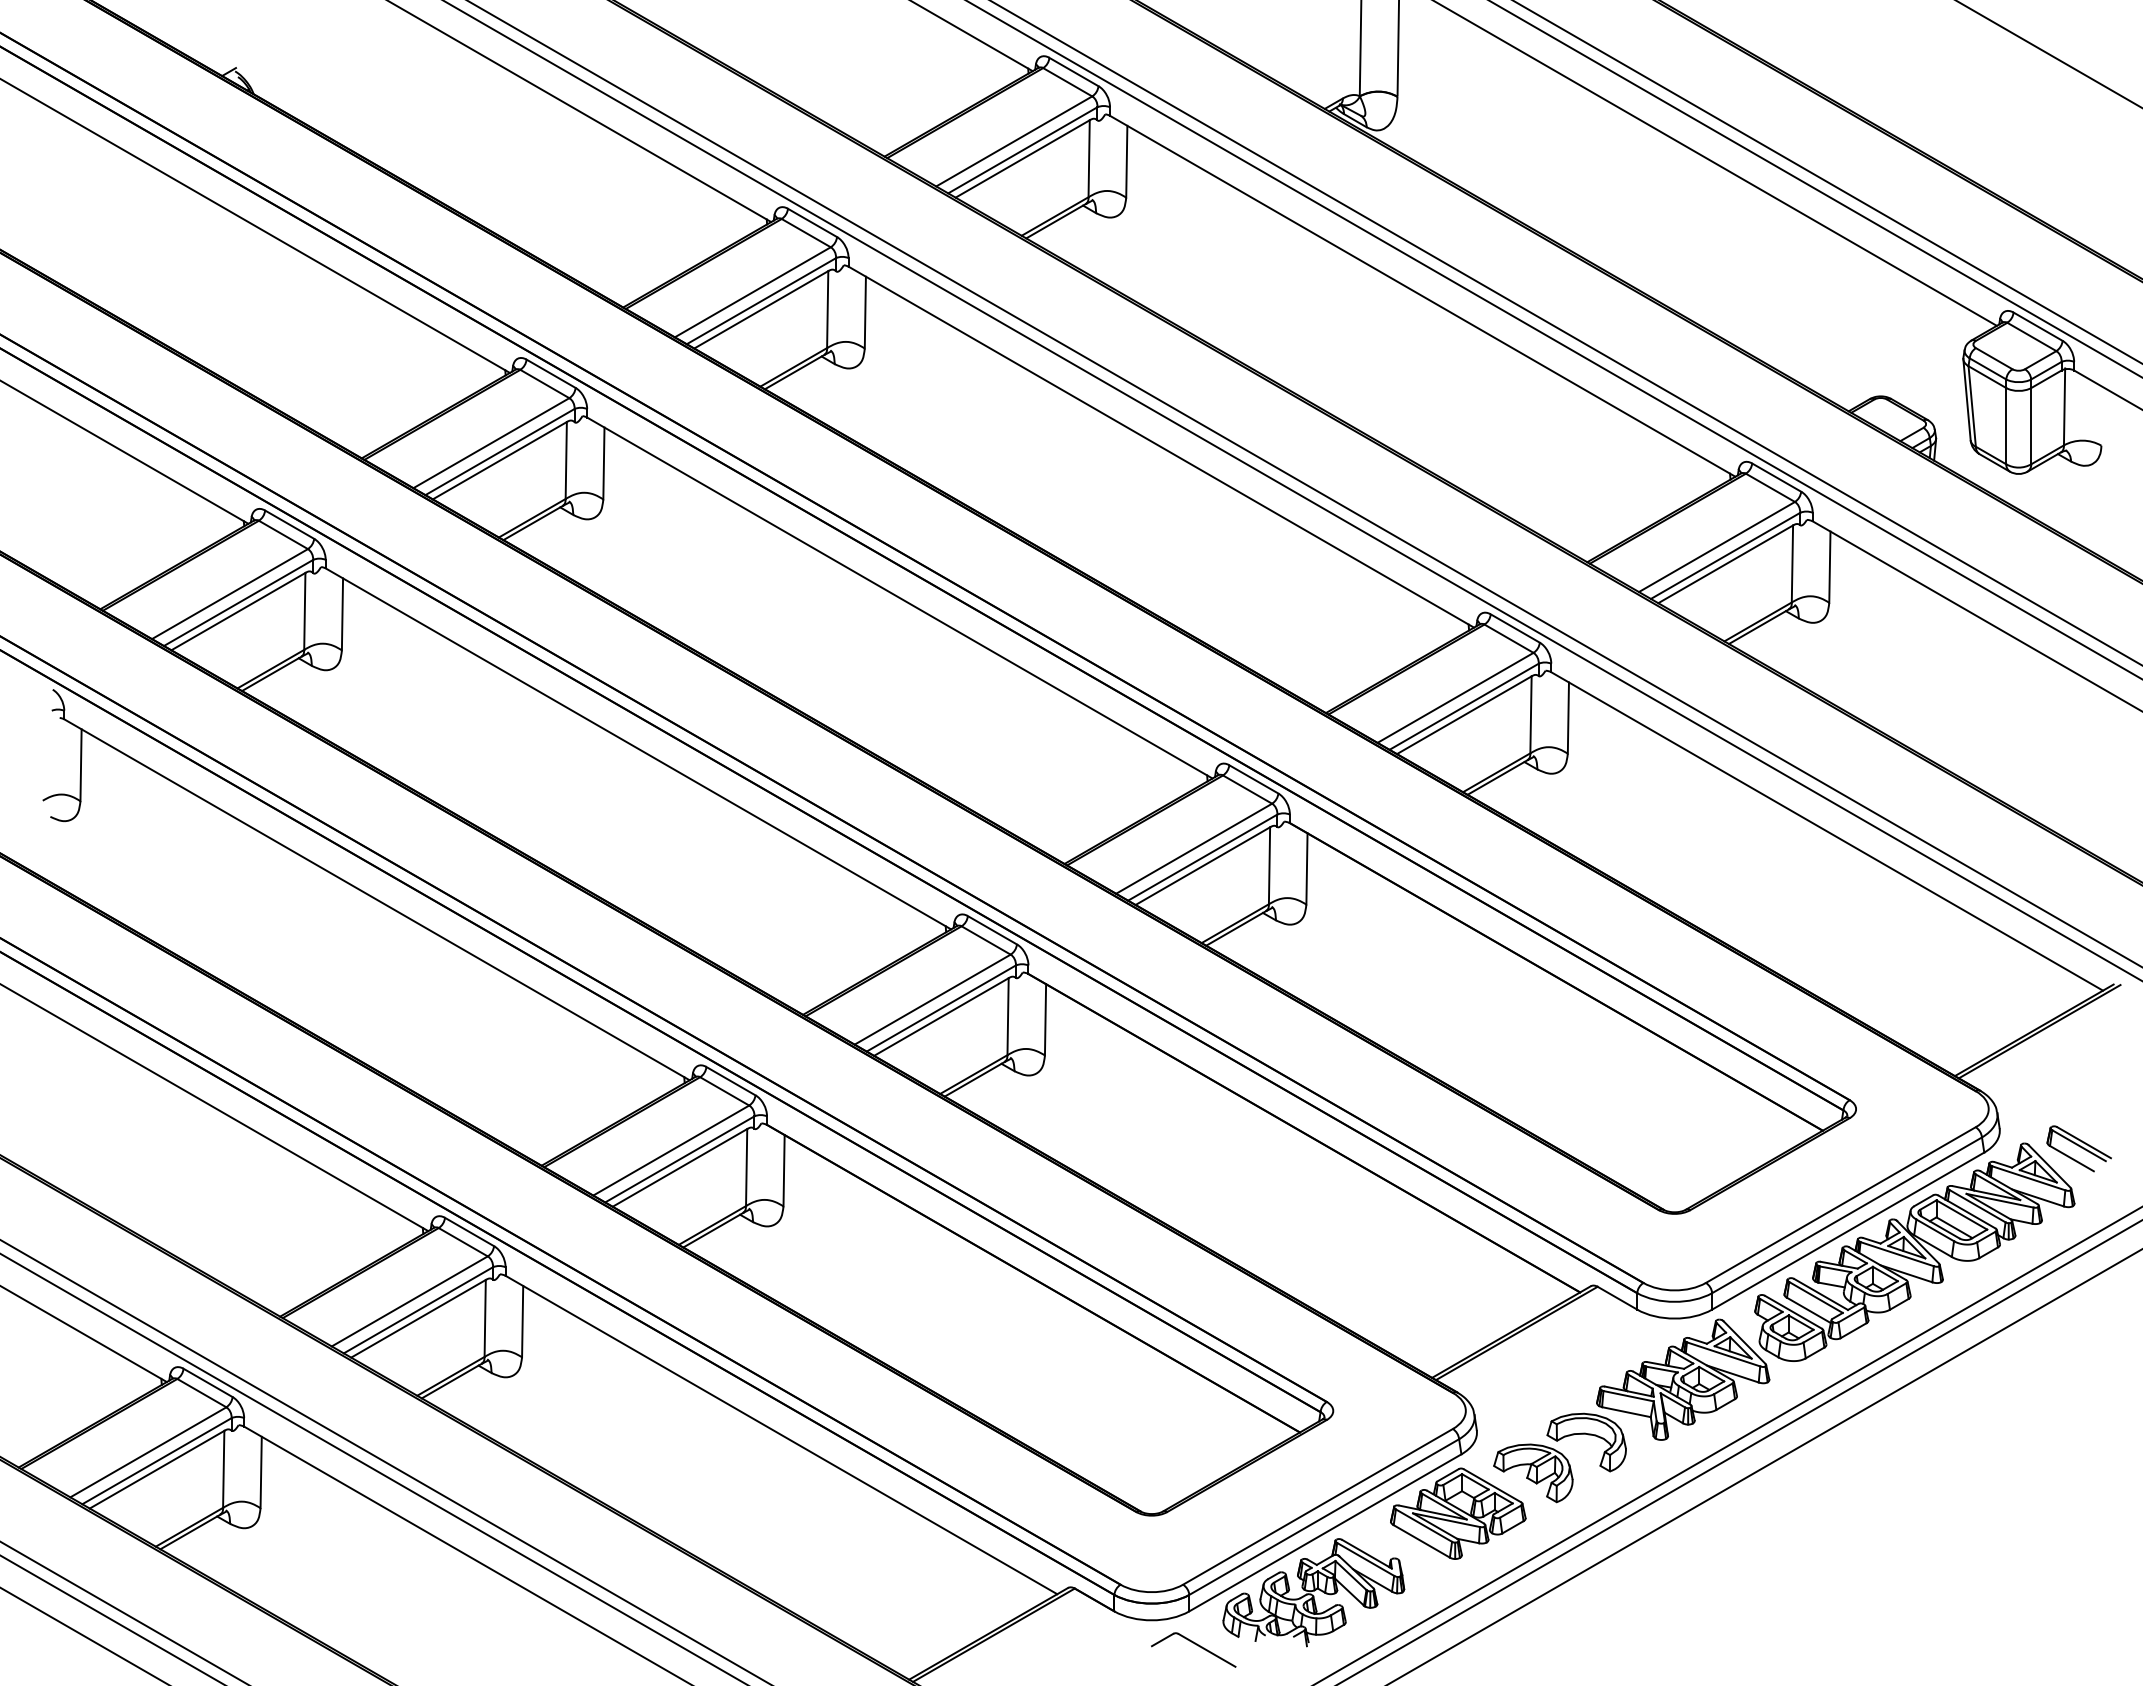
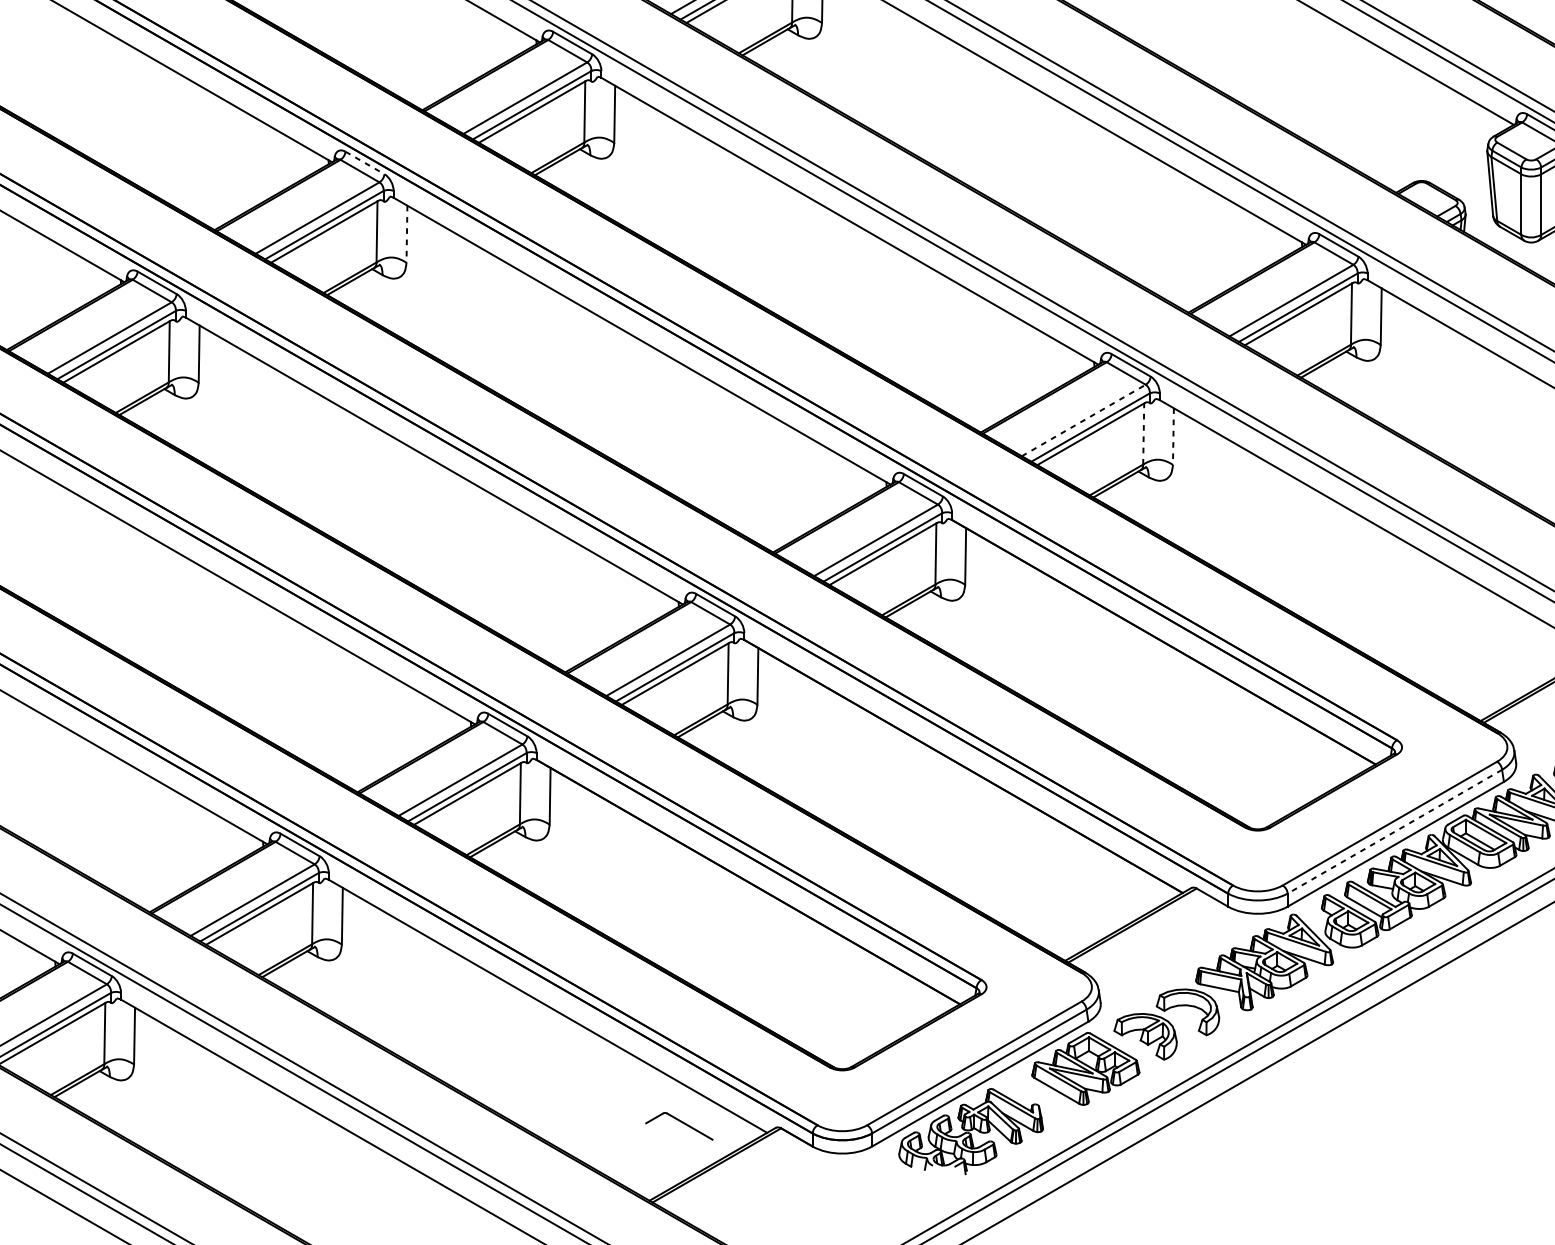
line: (551, 374) -> (365, 163), solid -> dashed
line: (603, 463) -> (406, 234), solid -> dashed
line: (1455, 697) -> (1083, 420), solid -> dashed
line: (1531, 714) -> (1144, 433), solid -> dashed
line: (1568, 718) -> (1173, 436), solid -> dashed
line: (1847, 1215) -> (1395, 831), solid -> dashed
part: (1193, 1649) -> (679, 1125), moved

